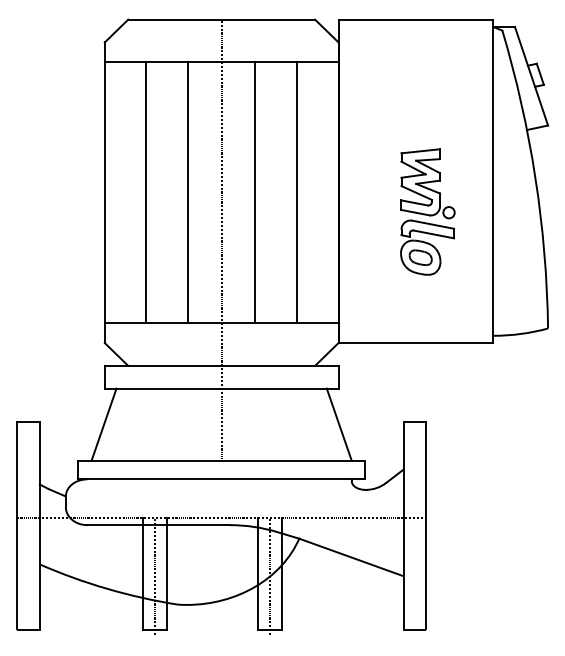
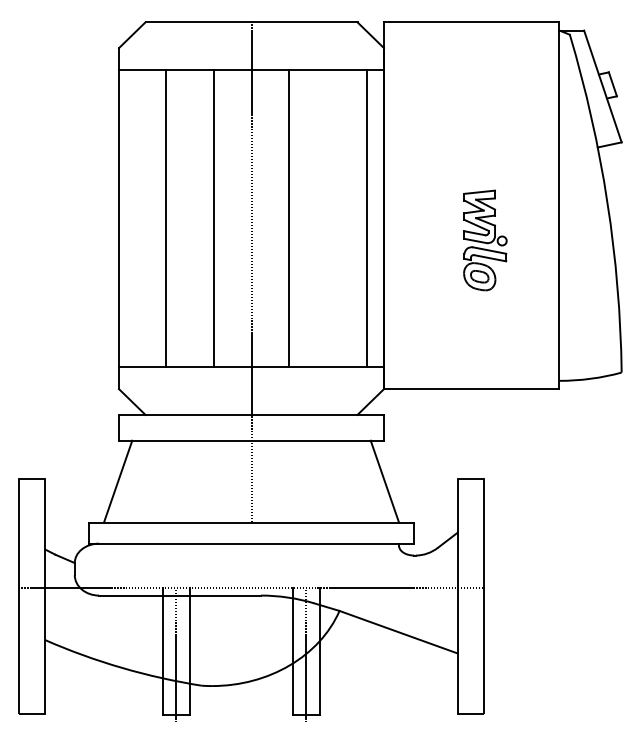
line: (297, 192) -> (366, 218), moved
part: (427, 211) -> (484, 239), size x0.7

